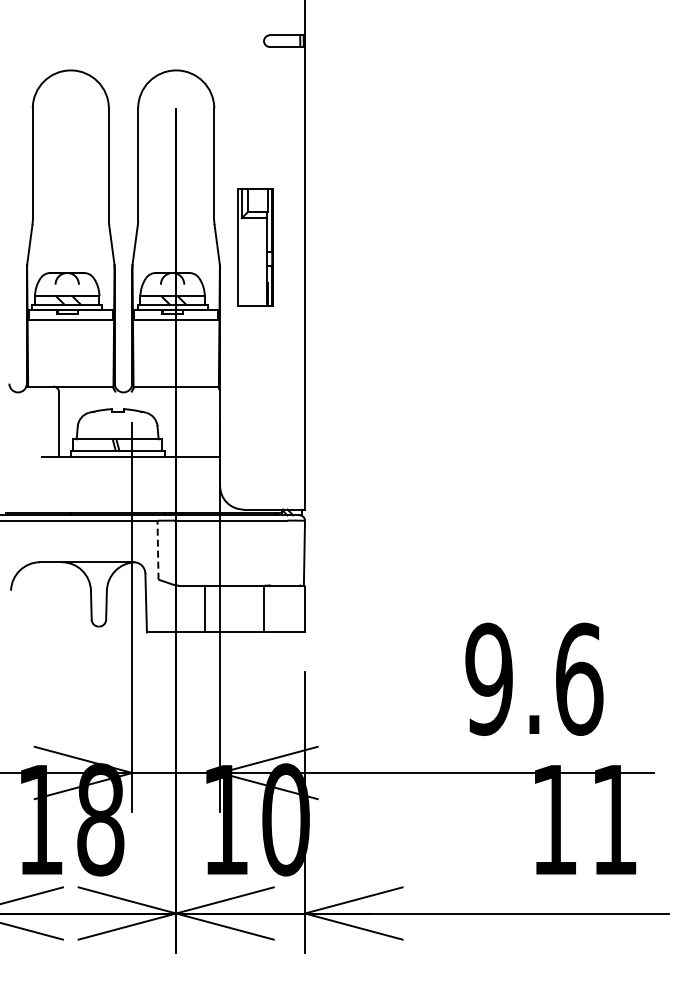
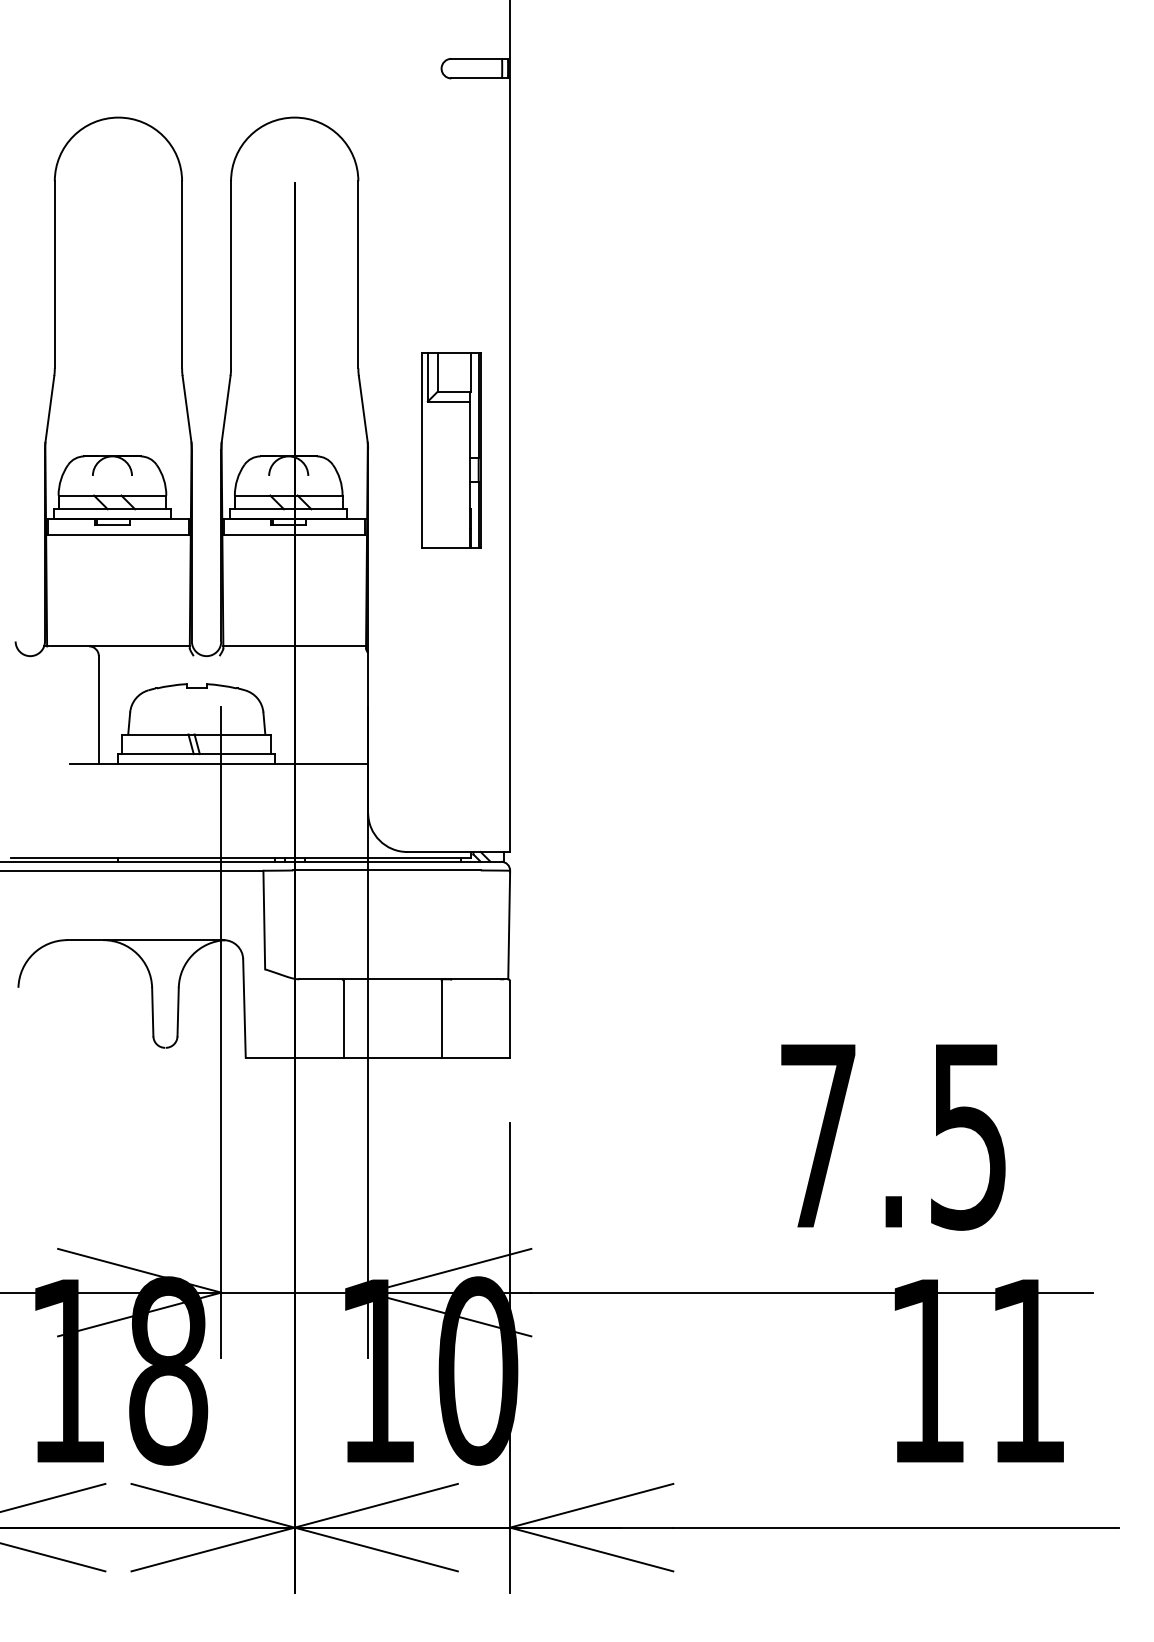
part: (255, 247) -> (450, 450), moved
line: (158, 549) -> (265, 918), dashed -> solid
text: (534, 678) -> (893, 1134), 9.6 -> 7.5

